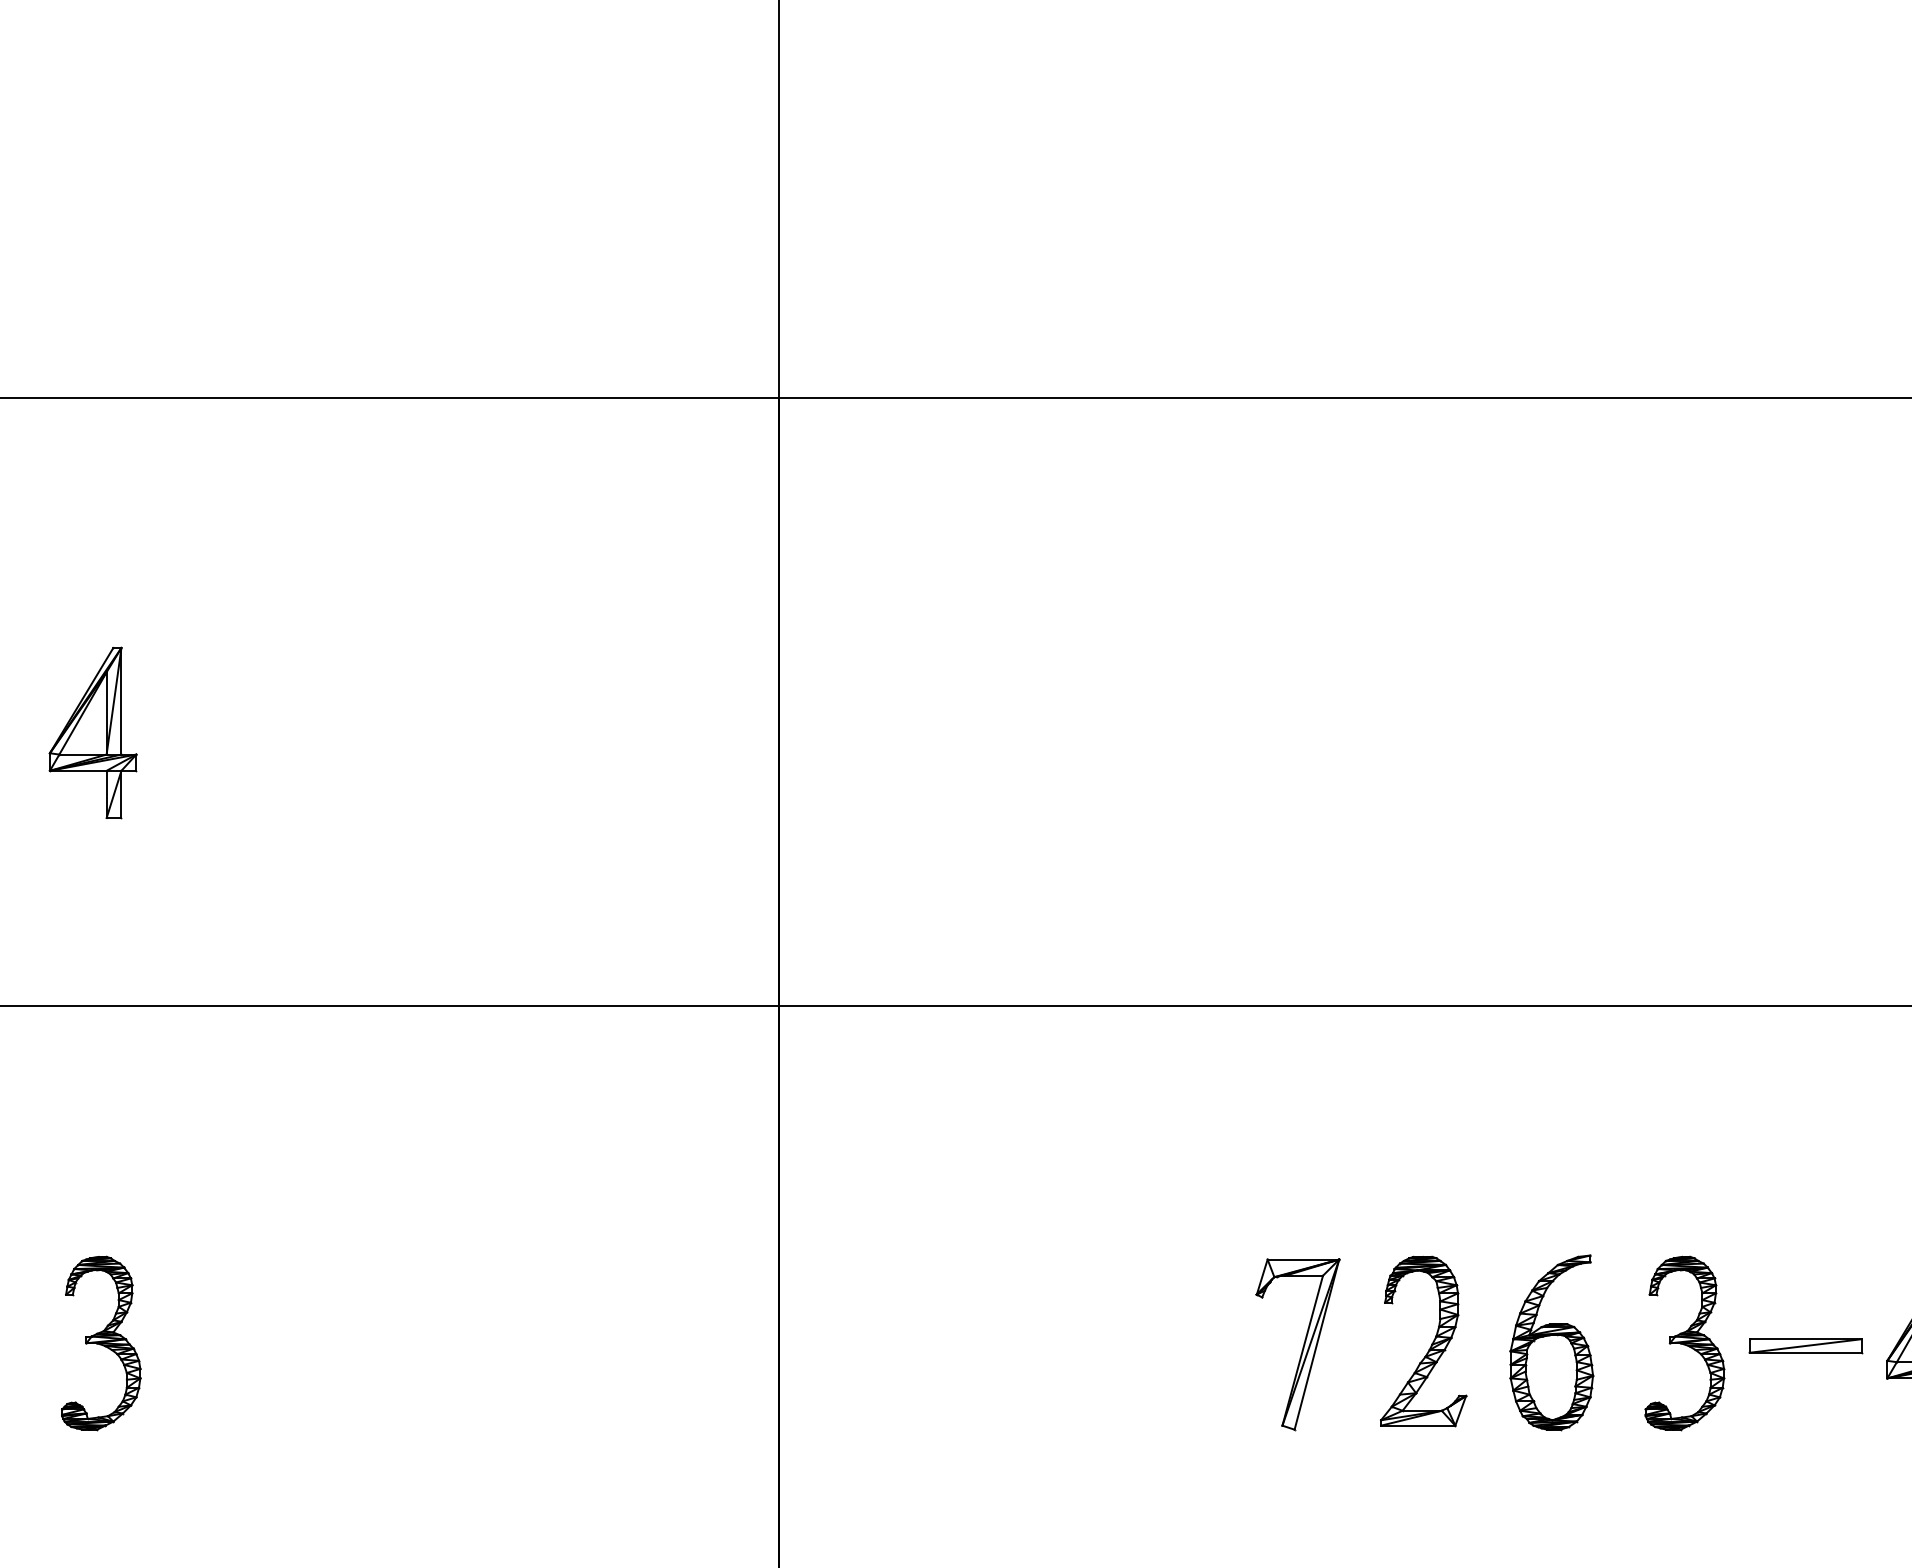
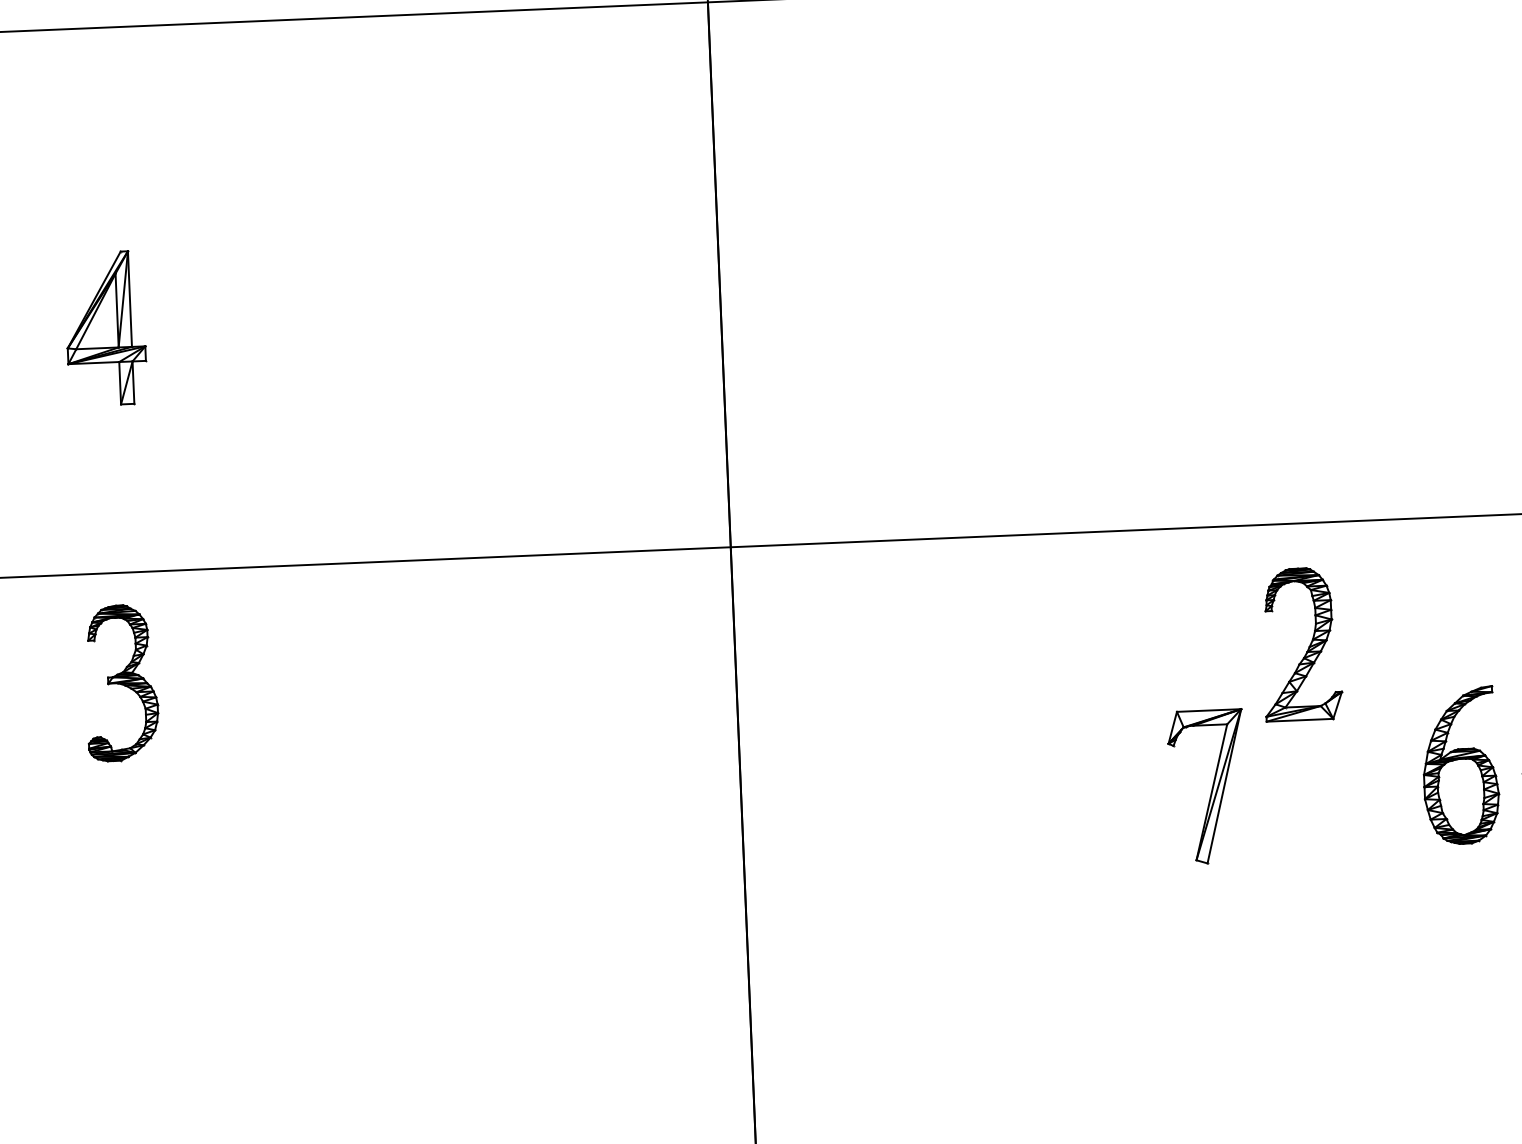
part: (1551, 1342) -> (1460, 765), moved
part: (101, 1343) -> (121, 683), moved
part: (1297, 1344) -> (1206, 786), moved
part: (1430, 1345) -> (1308, 647), moved

